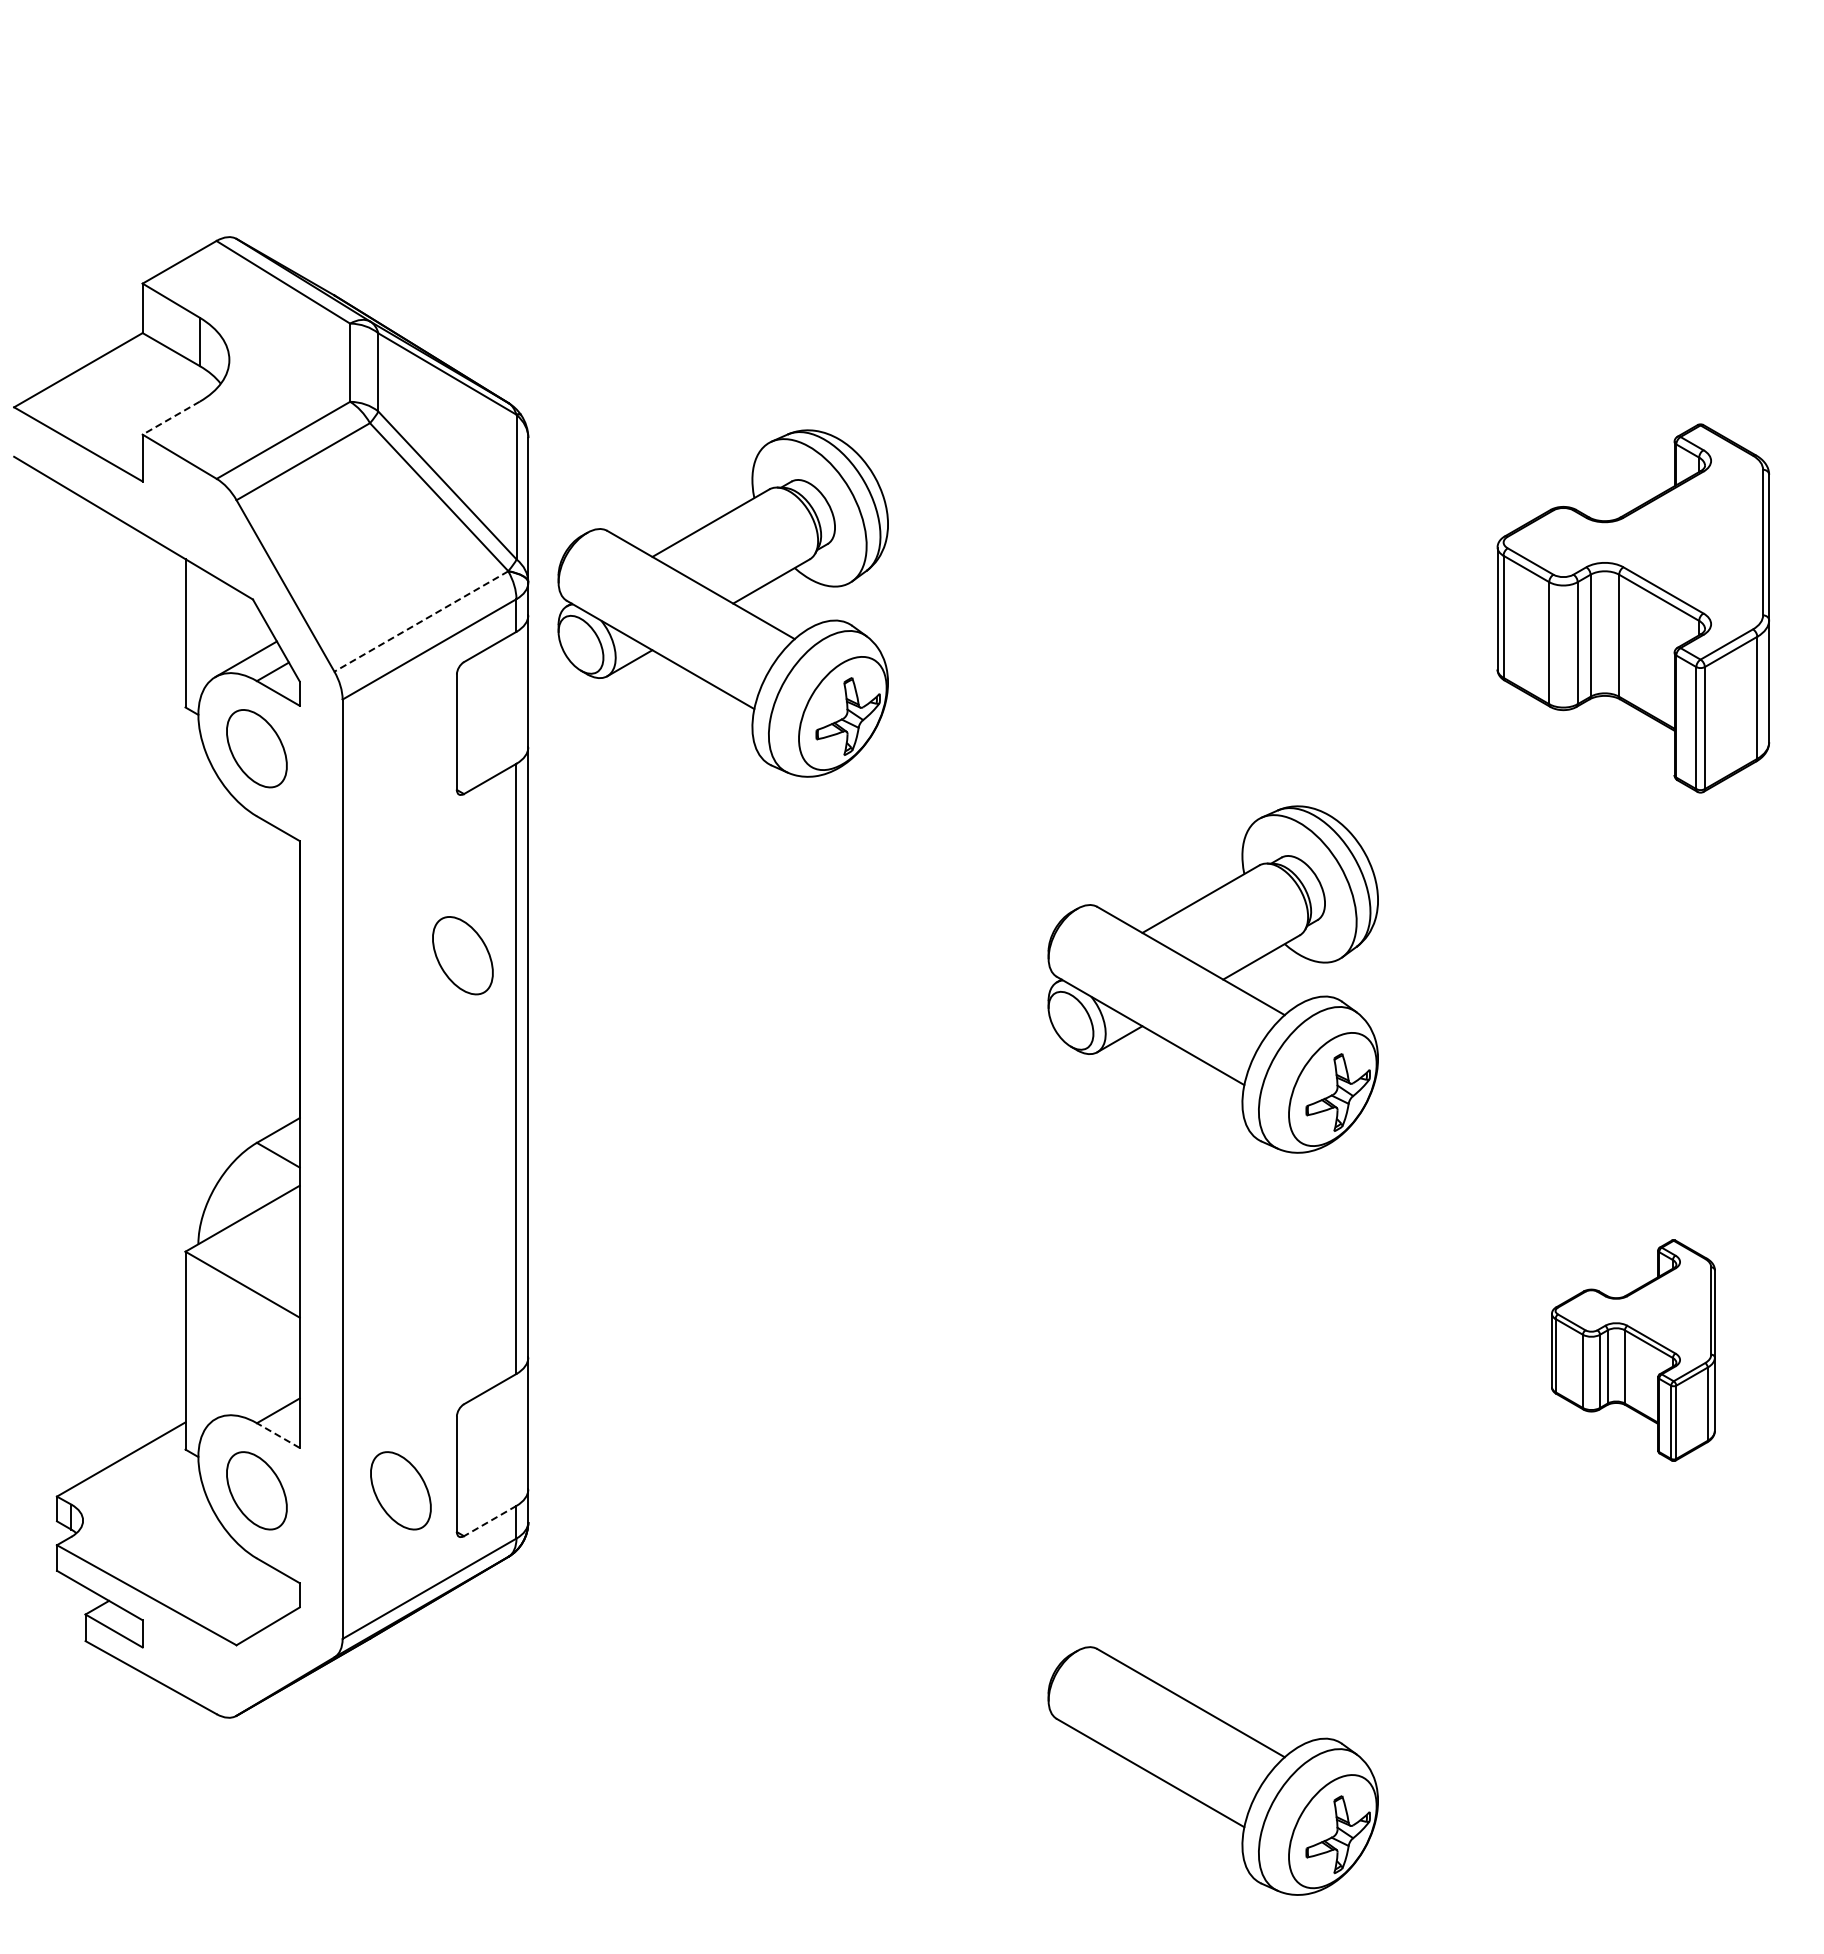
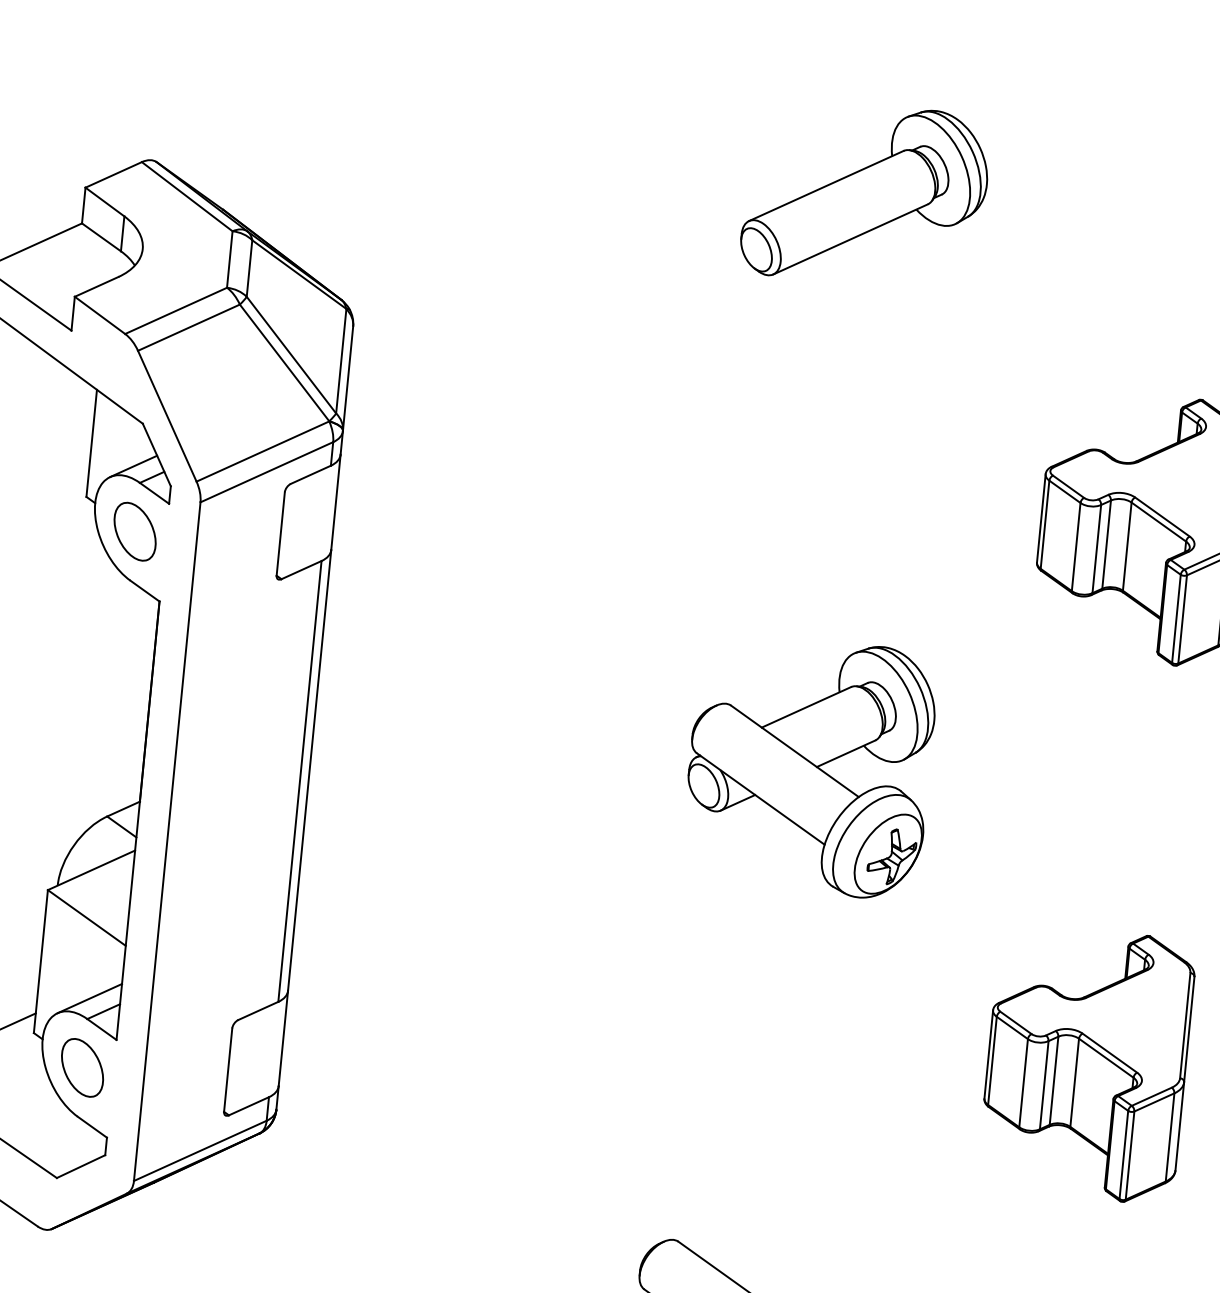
part: (1212, 187) -> (865, 194), added
line: (171, 418) -> (96, 287), dashed -> solid
part: (722, 603) -> (481, 459), removed
line: (420, 621) -> (262, 451), dashed -> solid
part: (462, 955) -> (268, 695), removed
part: (1633, 1350) -> (1086, 1064), size x1.67
line: (257, 1394) -> (89, 998), added
line: (278, 1435) -> (102, 1029), dashed -> solid
part: (400, 1490) -> (186, 1077), removed
line: (489, 1521) -> (248, 1106), dashed -> solid

